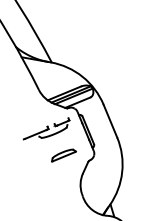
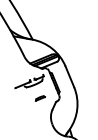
part: (64, 155) -> (40, 98), size x0.6

